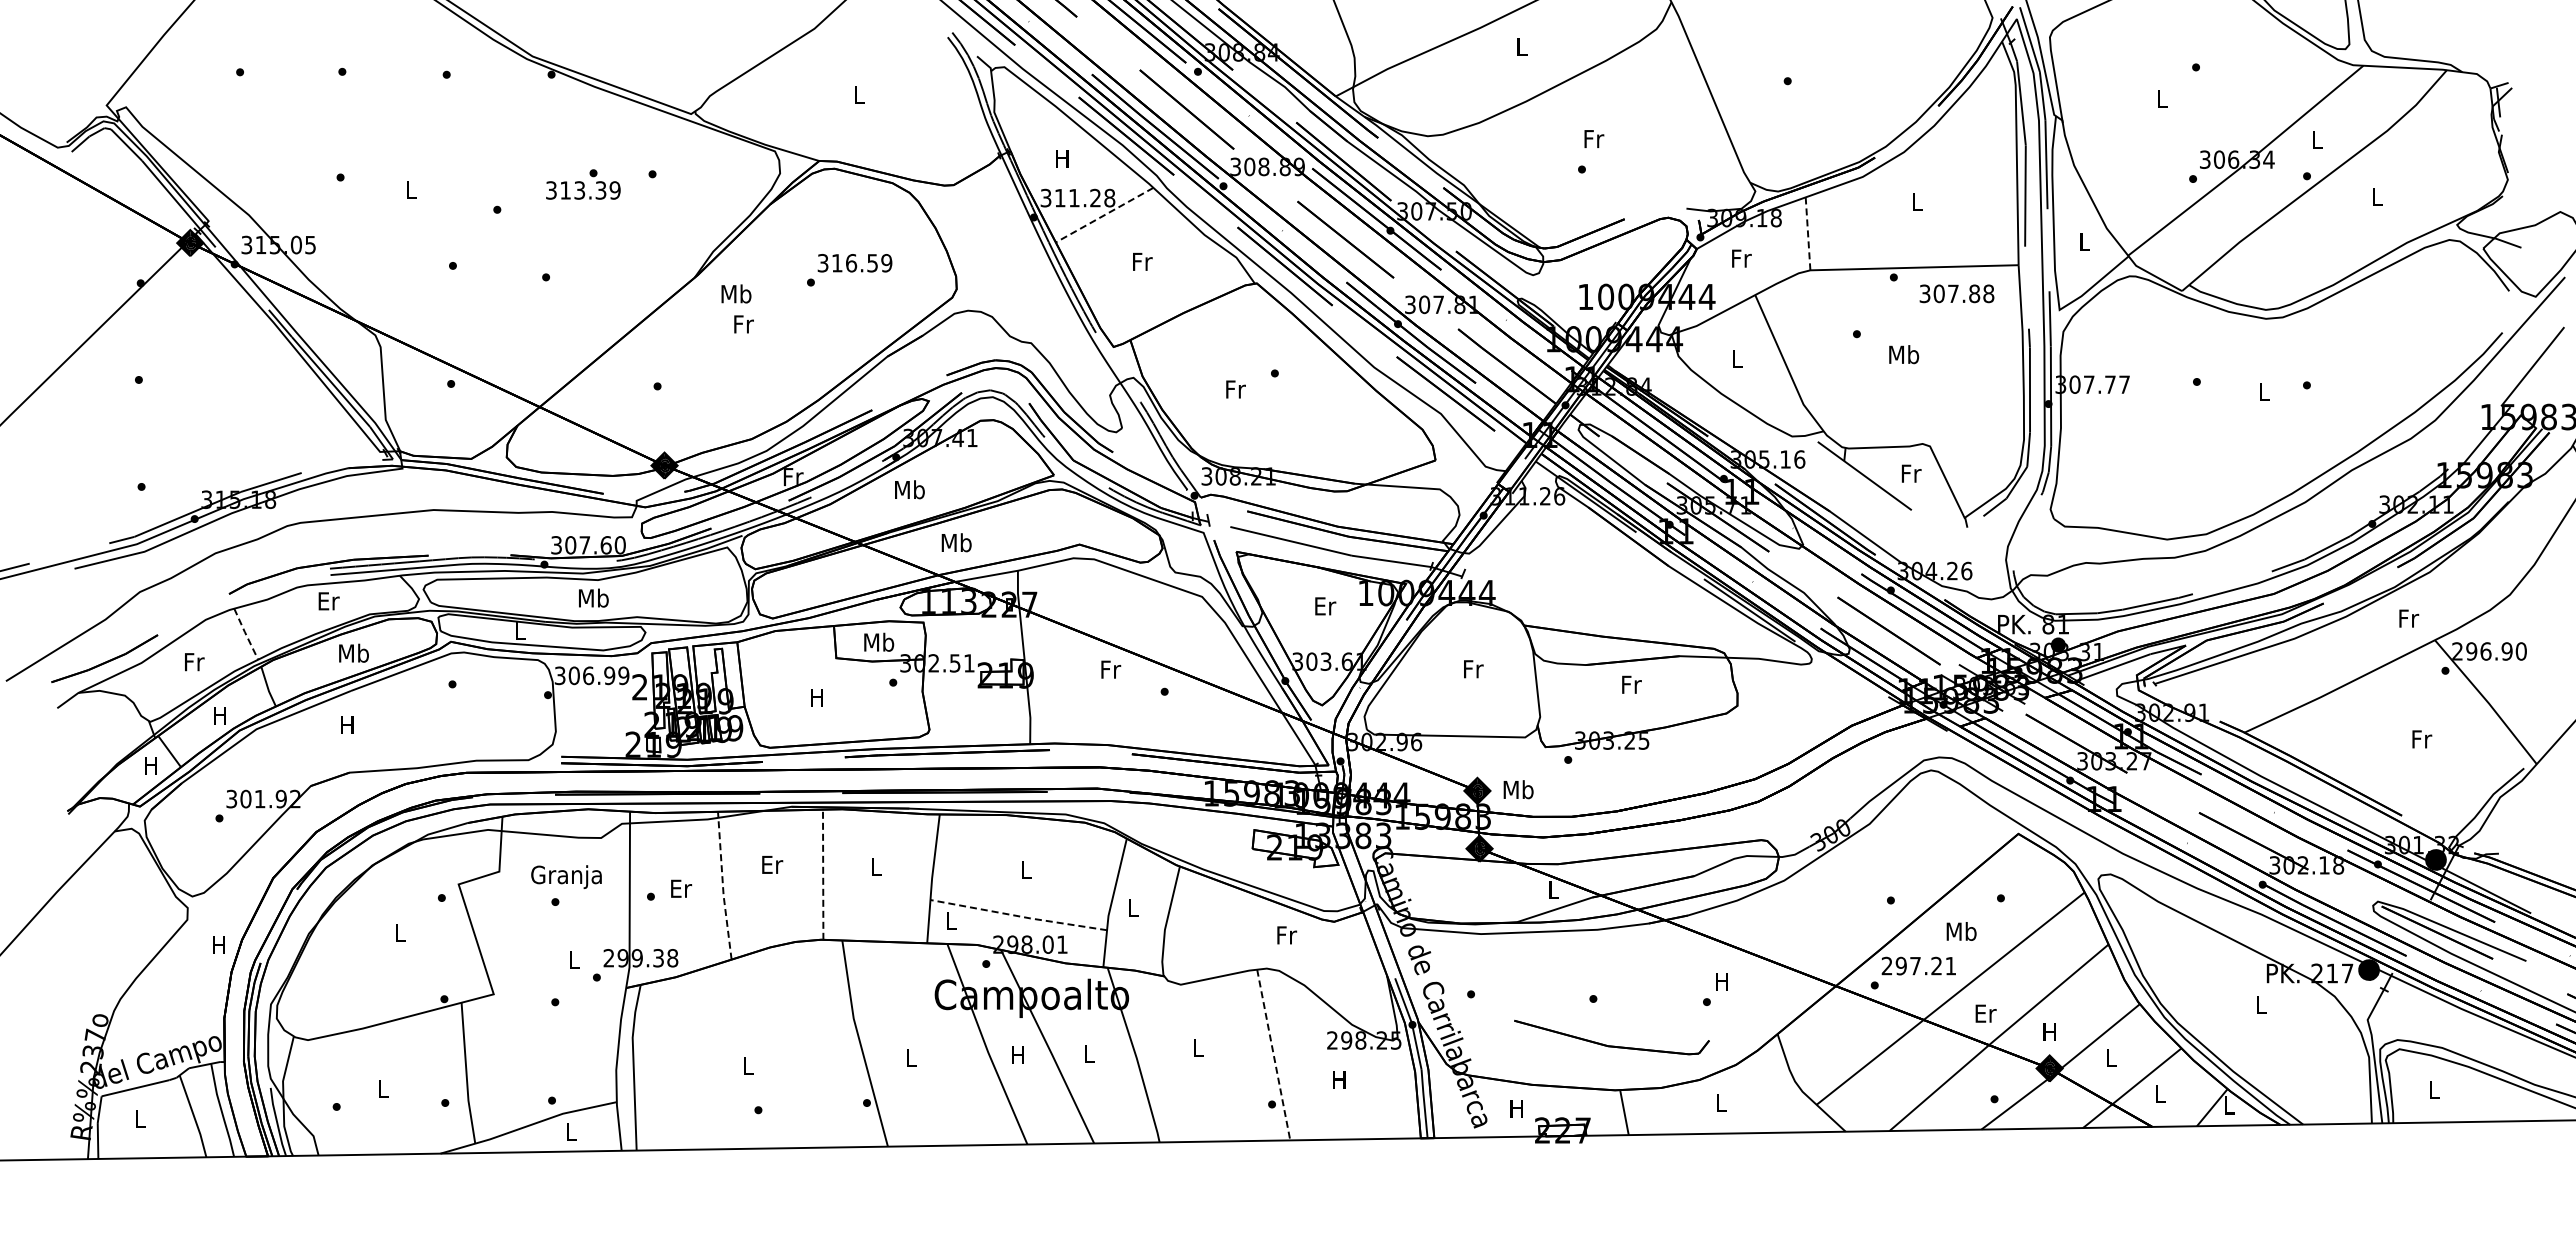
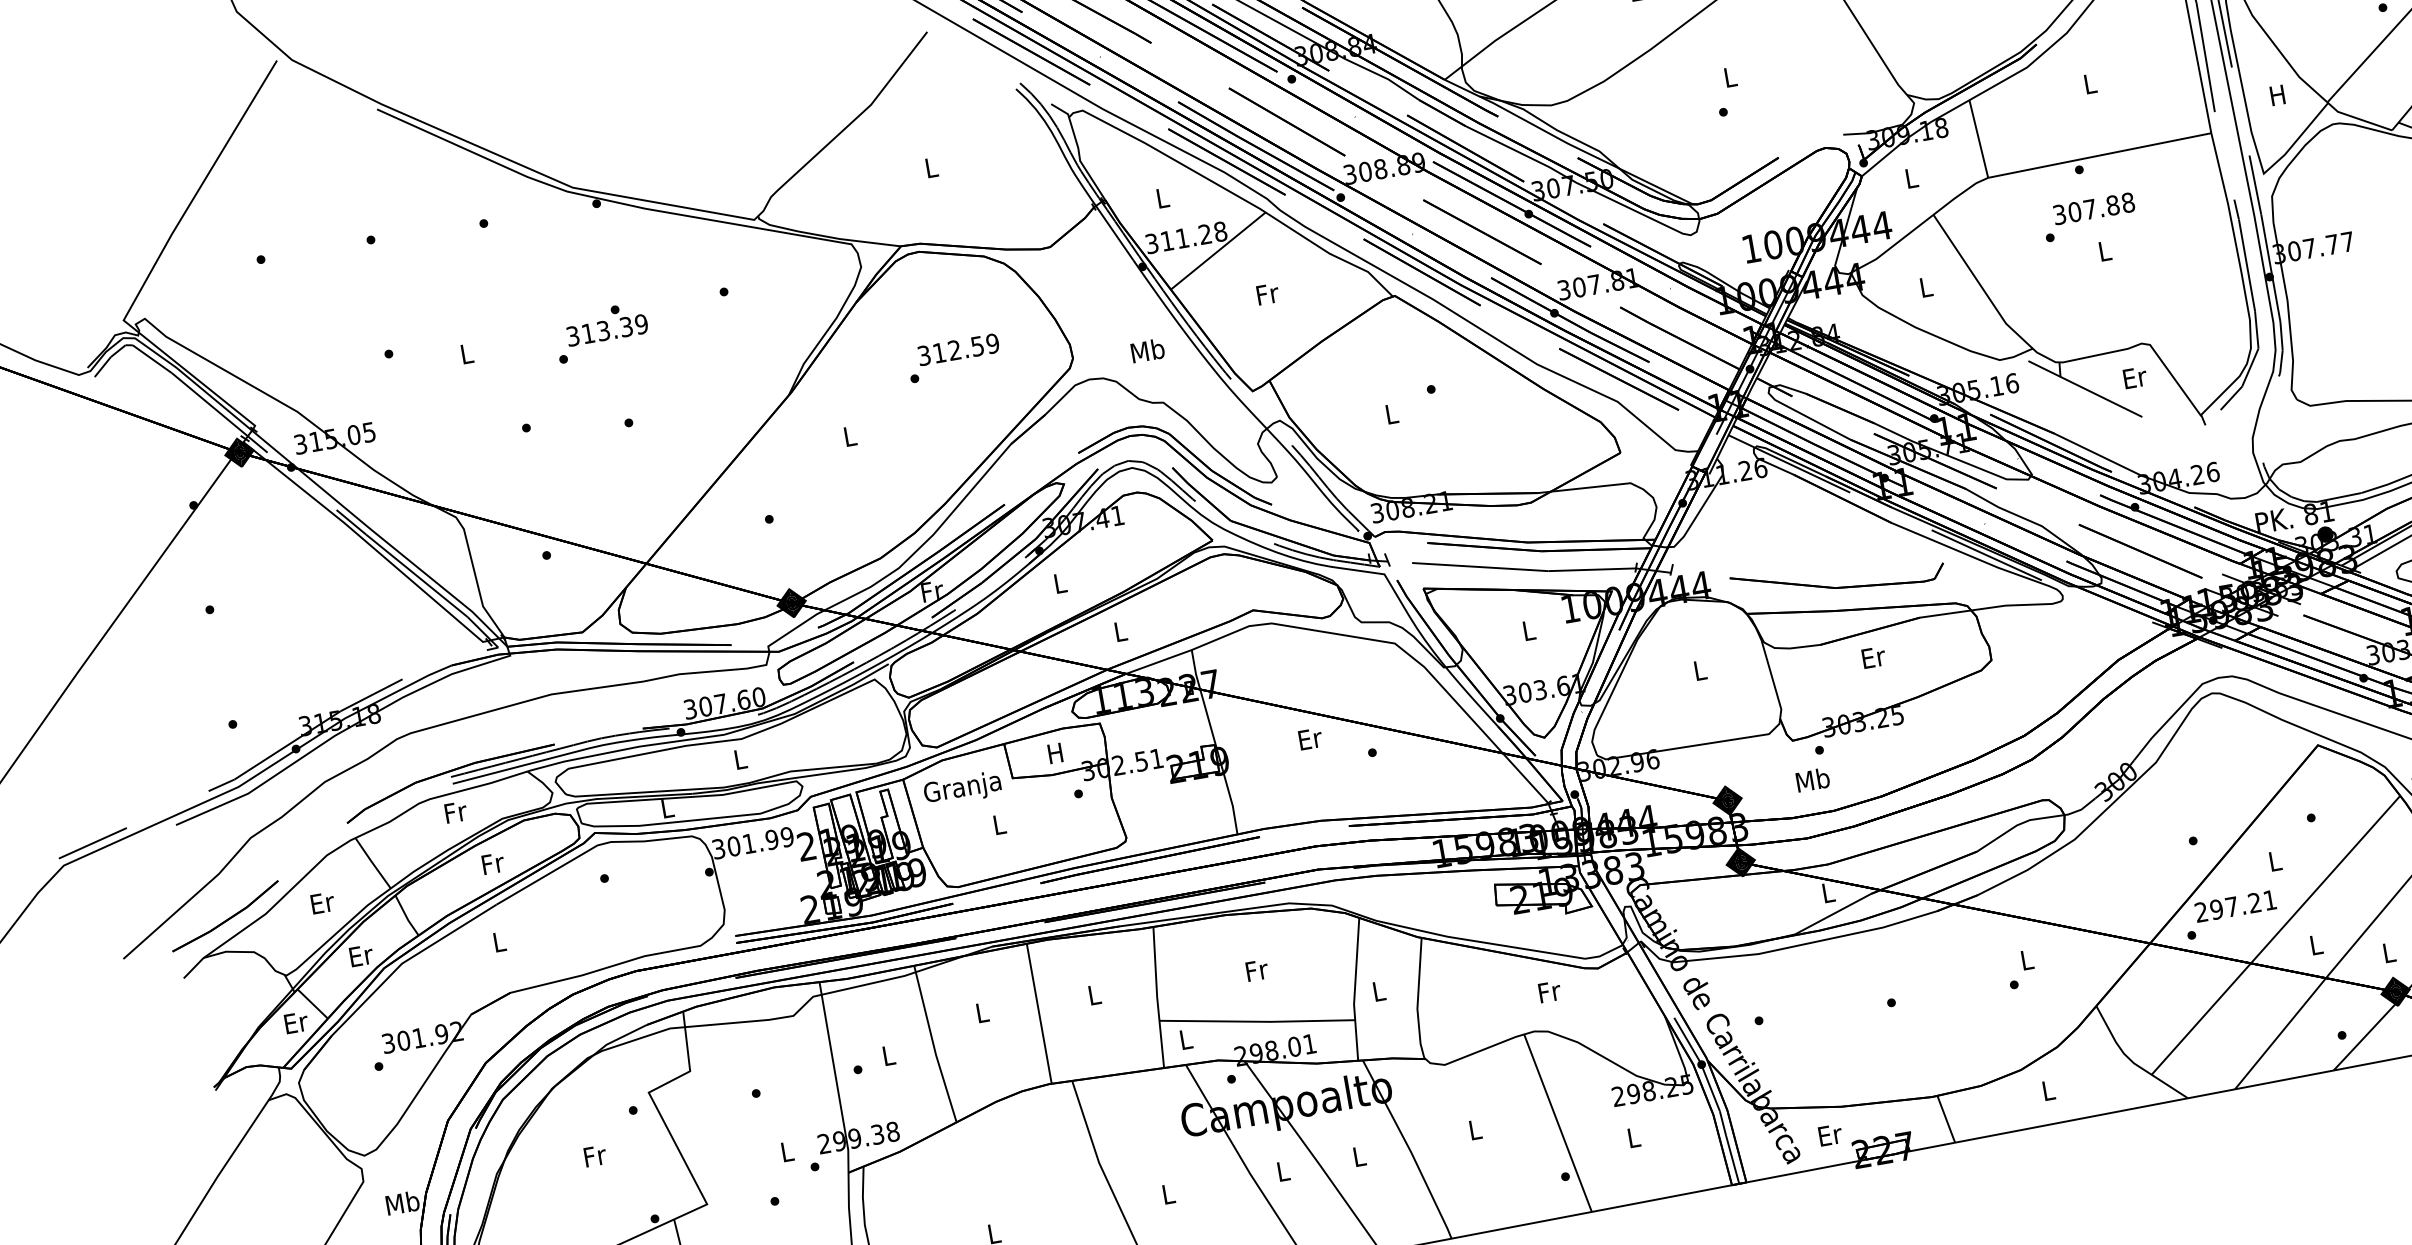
text: (1594, 139) -> (1731, 77), Fr -> L
text: (1062, 158) -> (1162, 197), H -> L
text: (583, 184) -> (606, 323), moved
line: (1104, 215) -> (1218, 251), dashed -> solid
line: (1808, 233) -> (1979, 138), dashed -> solid
text: (2084, 241) -> (2277, 95), L -> H
text: (1741, 258) -> (1911, 178), Fr -> L
text: (851, 263) -> (954, 350), 316.59 -> 312.59
text: (736, 293) -> (1147, 350), moved
text: (1956, 293) -> (2093, 208), moved
text: (743, 324) -> (850, 436), Fr -> L
text: (1904, 354) -> (2105, 250), Mb -> L
text: (1235, 389) -> (1391, 414), Fr -> L
text: (1911, 473) -> (2135, 377), Fr -> Er
text: (909, 489) -> (1059, 582), Mb -> L
text: (956, 542) -> (1120, 631), Mb -> L
text: (593, 597) -> (739, 758), Mb -> L
text: (328, 601) -> (455, 812), Er -> Fr
text: (1325, 606) -> (1529, 630), Er -> L
line: (245, 633) -> (372, 862), dashed -> solid
text: (879, 641) -> (1056, 752), Mb -> H
text: (353, 652) -> (492, 862), Mb -> Fr
text: (194, 662) -> (322, 903), Fr -> Er
text: (1110, 669) -> (1309, 738), Fr -> Er
text: (1473, 669) -> (1700, 670), Fr -> L
text: (588, 675) -> (749, 843), 306.99 -> 301.99
text: (1631, 684) -> (1873, 657), Fr -> Er
text: (816, 697) -> (998, 824), H -> L
text: (220, 715) -> (360, 955), H -> Er
text: (347, 724) -> (499, 941), H -> L
text: (151, 765) -> (295, 1022), H -> Er
text: (1518, 789) -> (1812, 779), moved
text: (772, 864) -> (982, 1012), Er -> L
text: (1026, 870) -> (1257, 971), L -> Fr
line: (823, 874) -> (1039, 1013), dashed -> solid
text: (566, 876) -> (962, 788), moved
line: (722, 885) -> (932, 1044), dashed -> solid
text: (681, 888) -> (889, 1055), Er -> L
line: (1018, 916) -> (1257, 1022), dashed -> solid
text: (1961, 931) -> (2275, 861), Mb -> L
text: (400, 933) -> (595, 1156), L -> Fr
text: (219, 944) -> (402, 1202), H -> Mb
text: (1721, 981) -> (2026, 959), H -> L
text: (1985, 1013) -> (2316, 944), Er -> L
text: (2049, 1031) -> (2388, 952), H -> L
part: (1611, 1045) -> (1838, 586), moved
text: (1017, 1054) -> (1282, 1170), H -> L
line: (1273, 1055) -> (1557, 1123), dashed -> solid
text: (1339, 1079) -> (1633, 1137), H -> L
text: (1517, 1108) -> (1830, 1134), H -> Er

